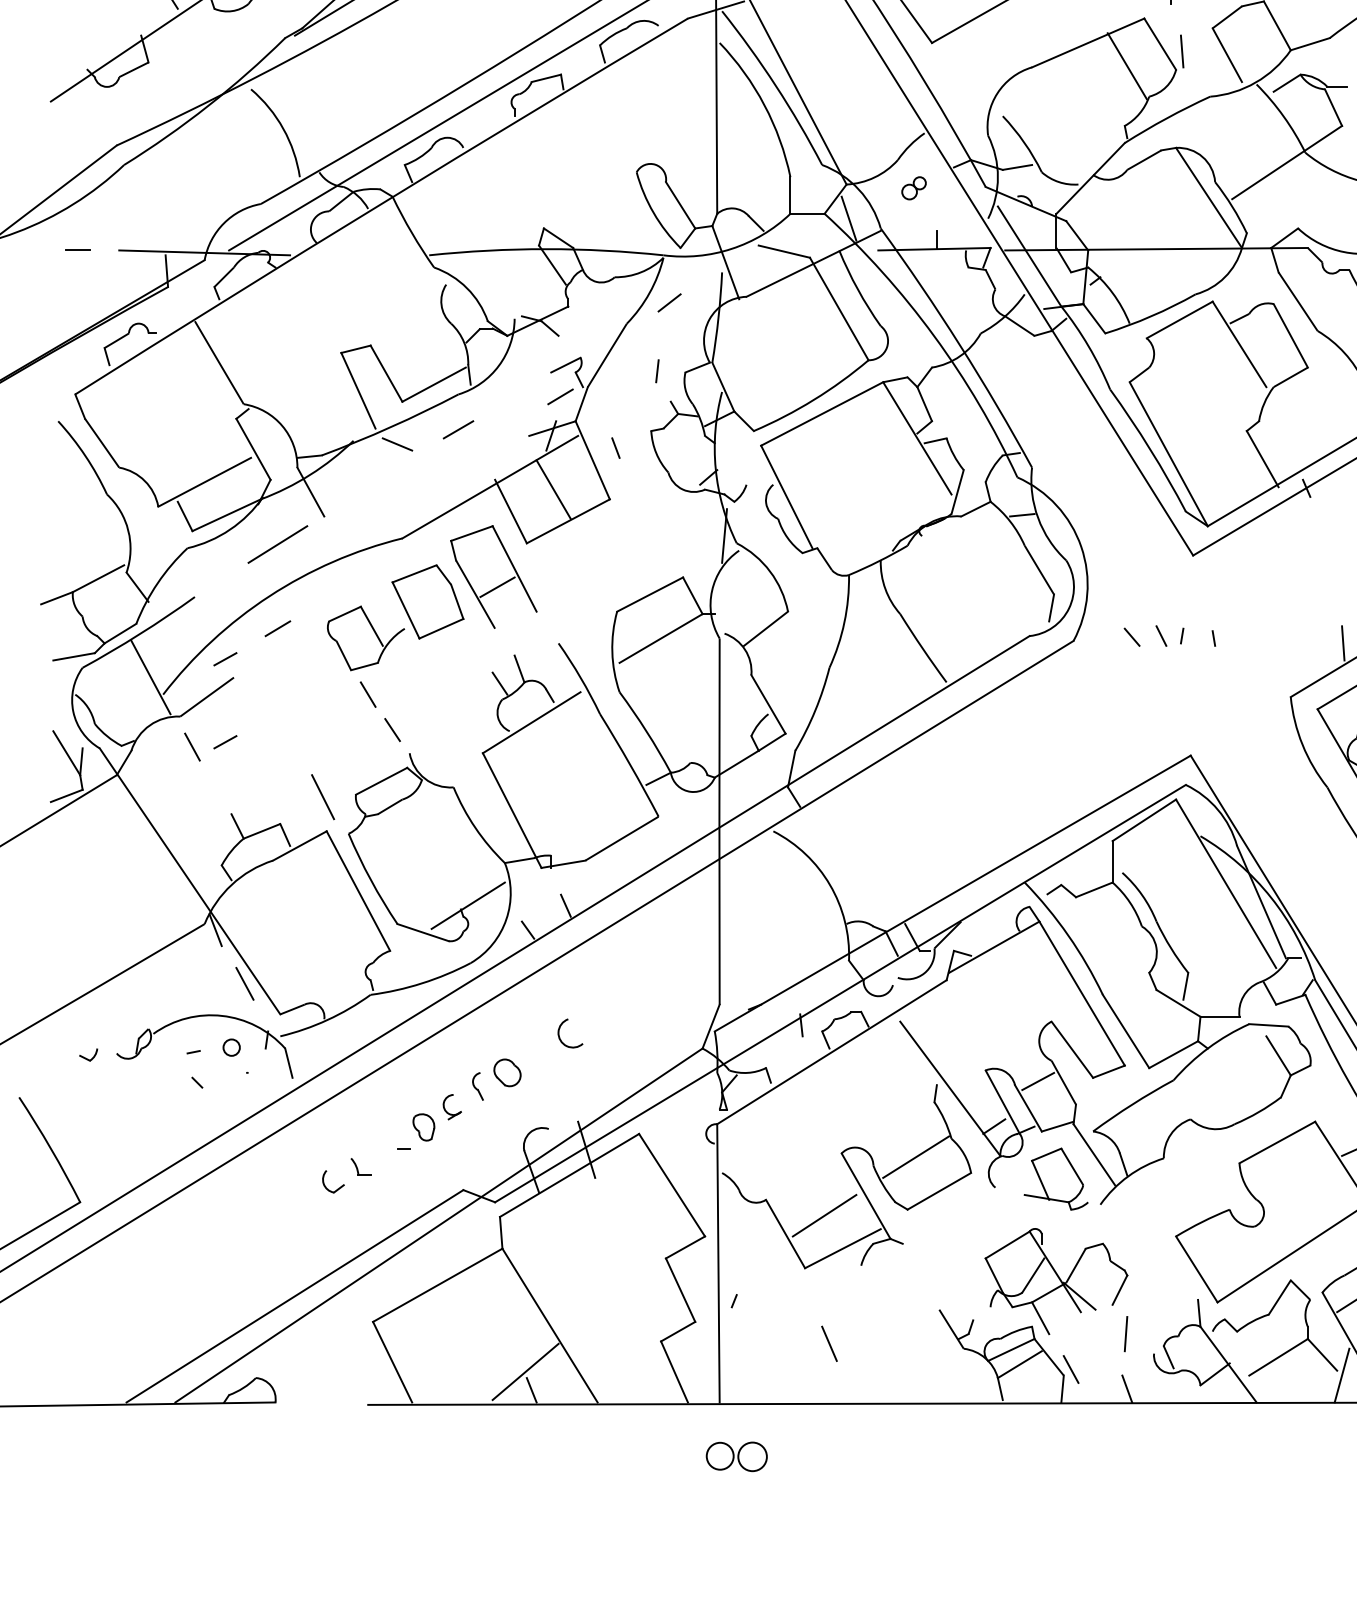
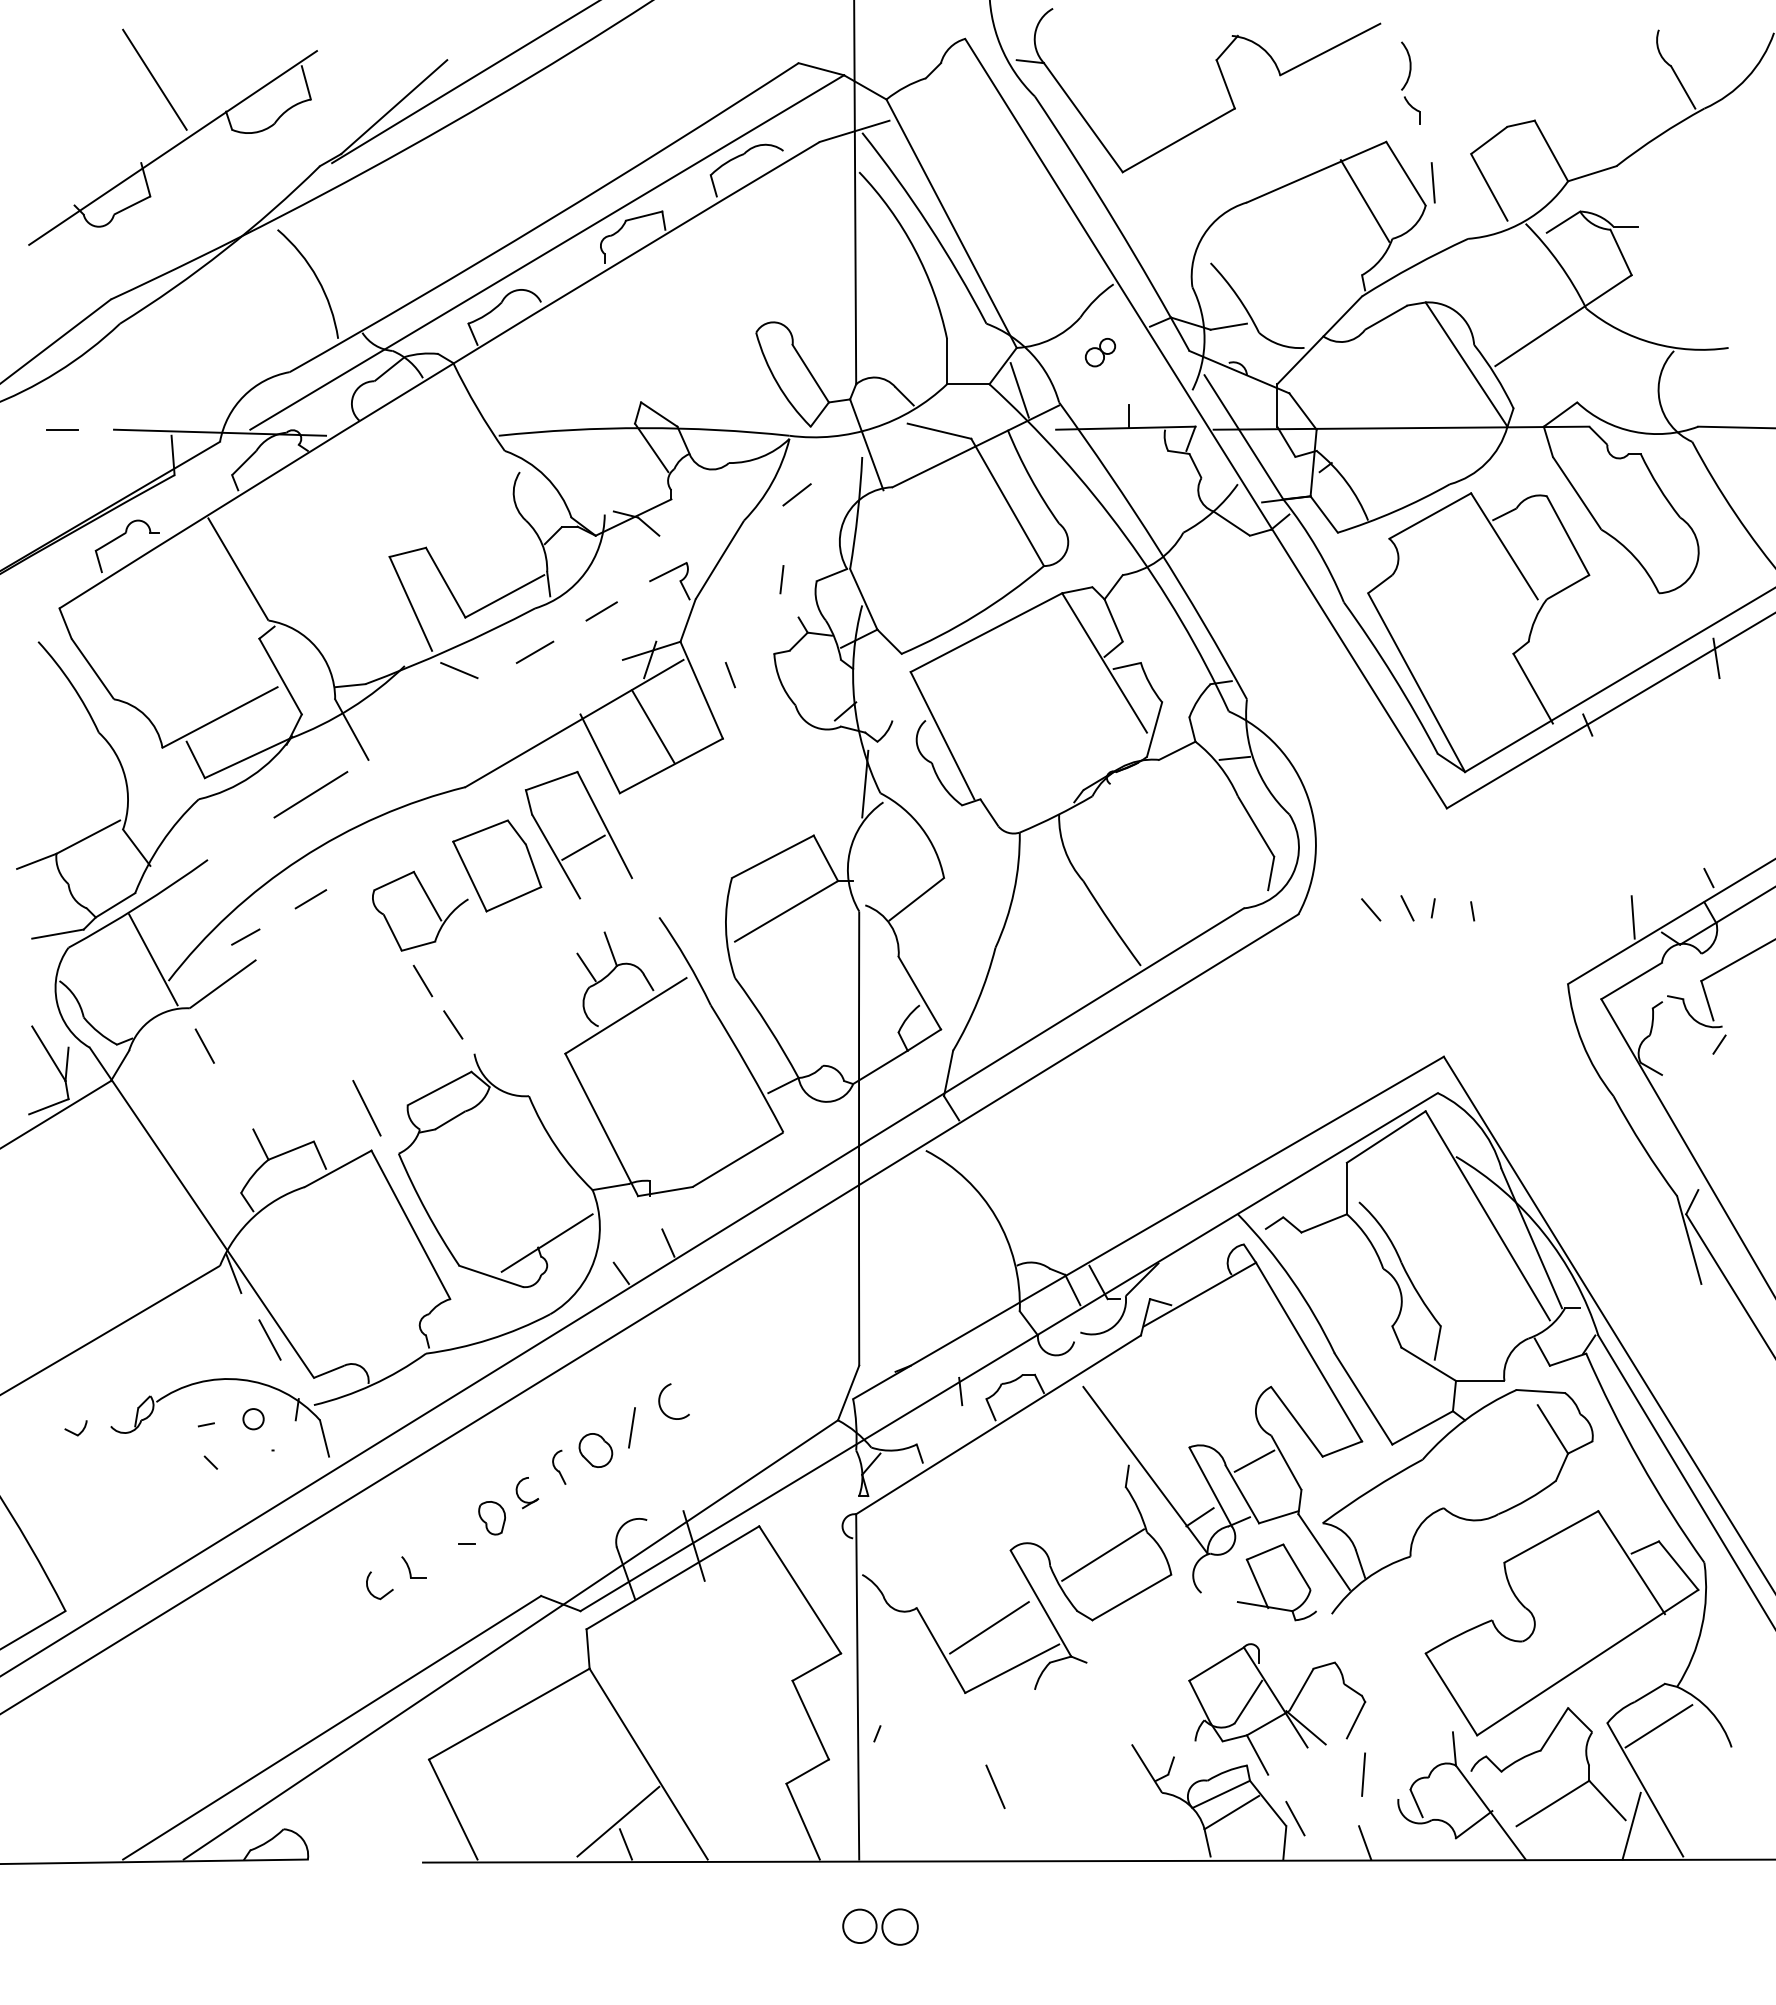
line: (560, 396) -> (601, 611), moved
line: (225, 741) -> (245, 1039), removed
line: (536, 1054) -> (631, 1427), added

